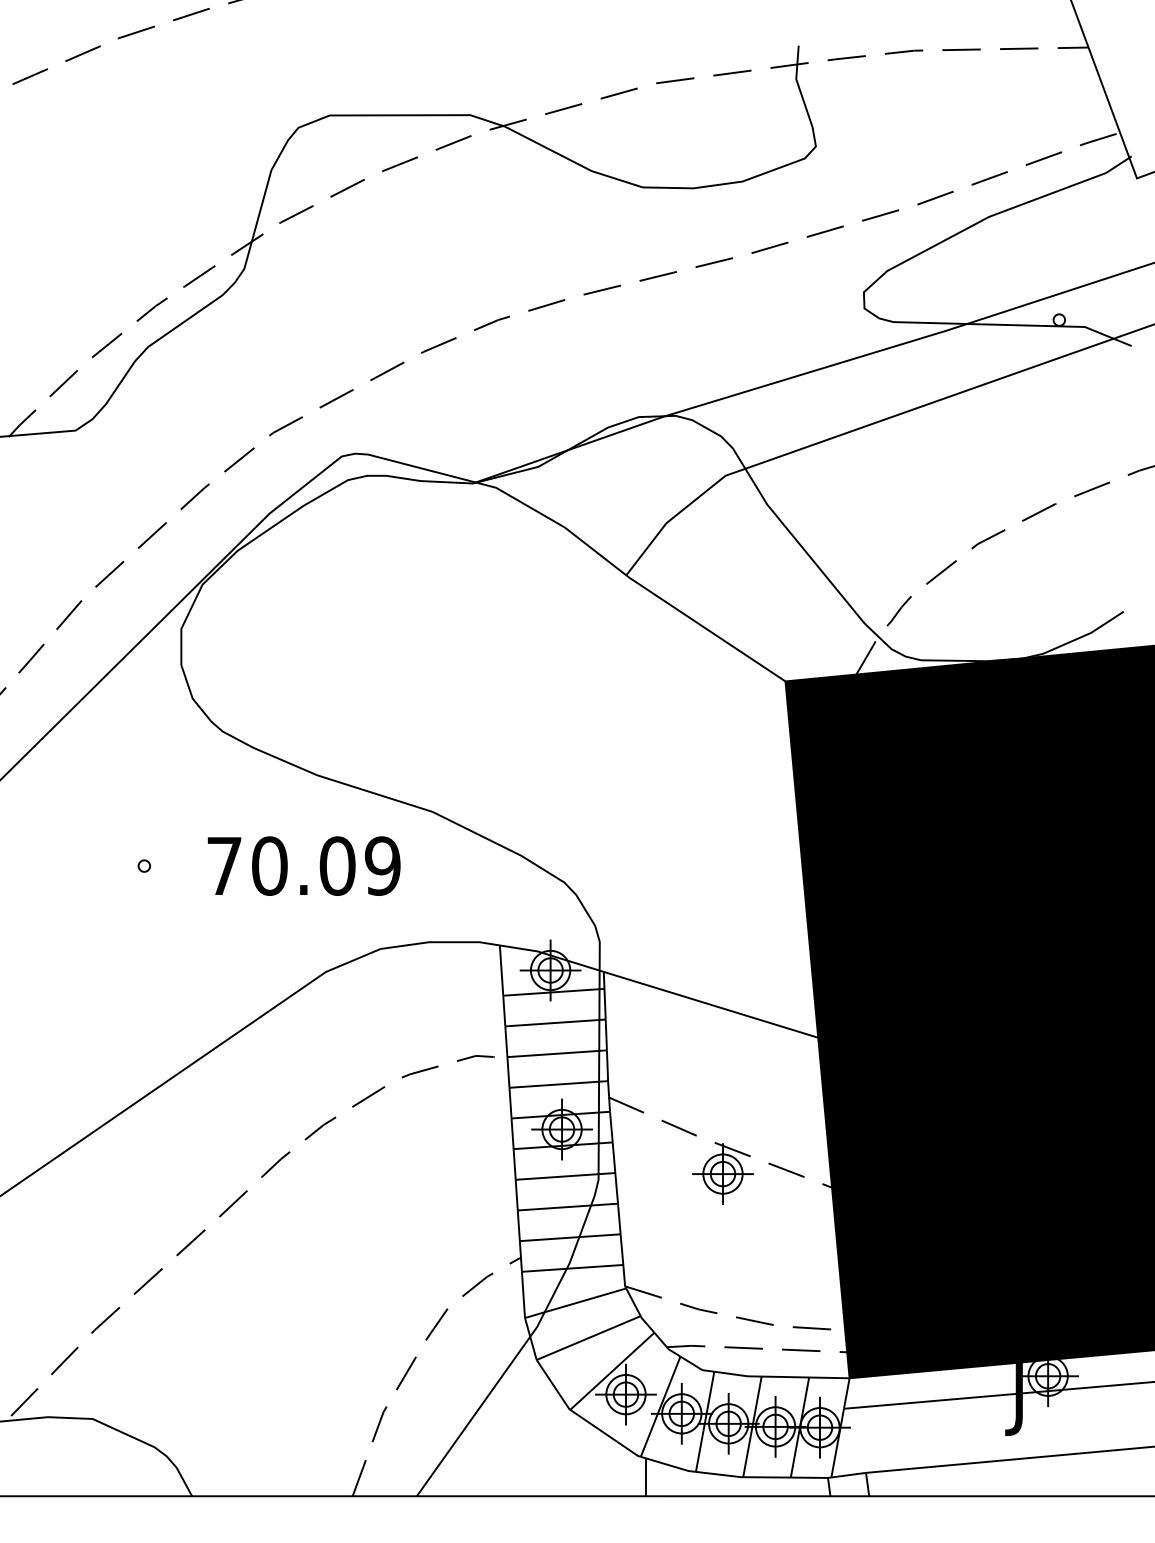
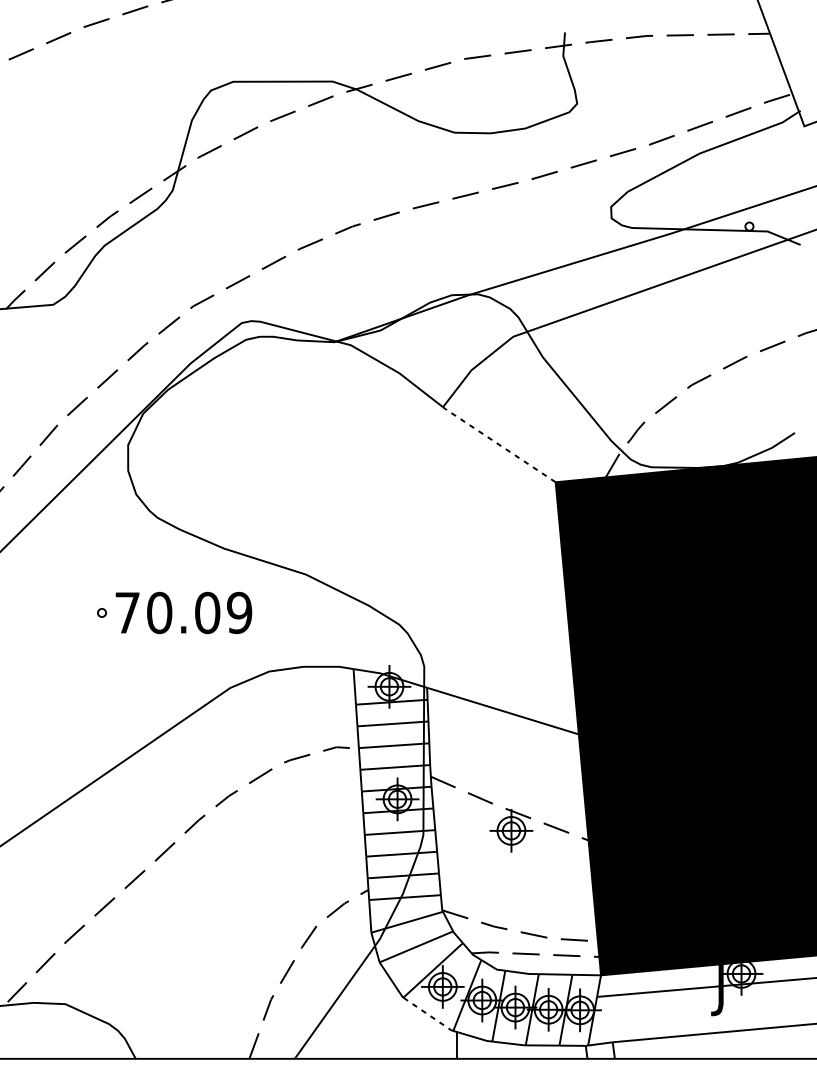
line: (705, 628) -> (499, 444), solid -> dashed
text: (303, 865) -> (183, 612), moved
line: (605, 1434) -> (428, 1015), solid -> dashed

